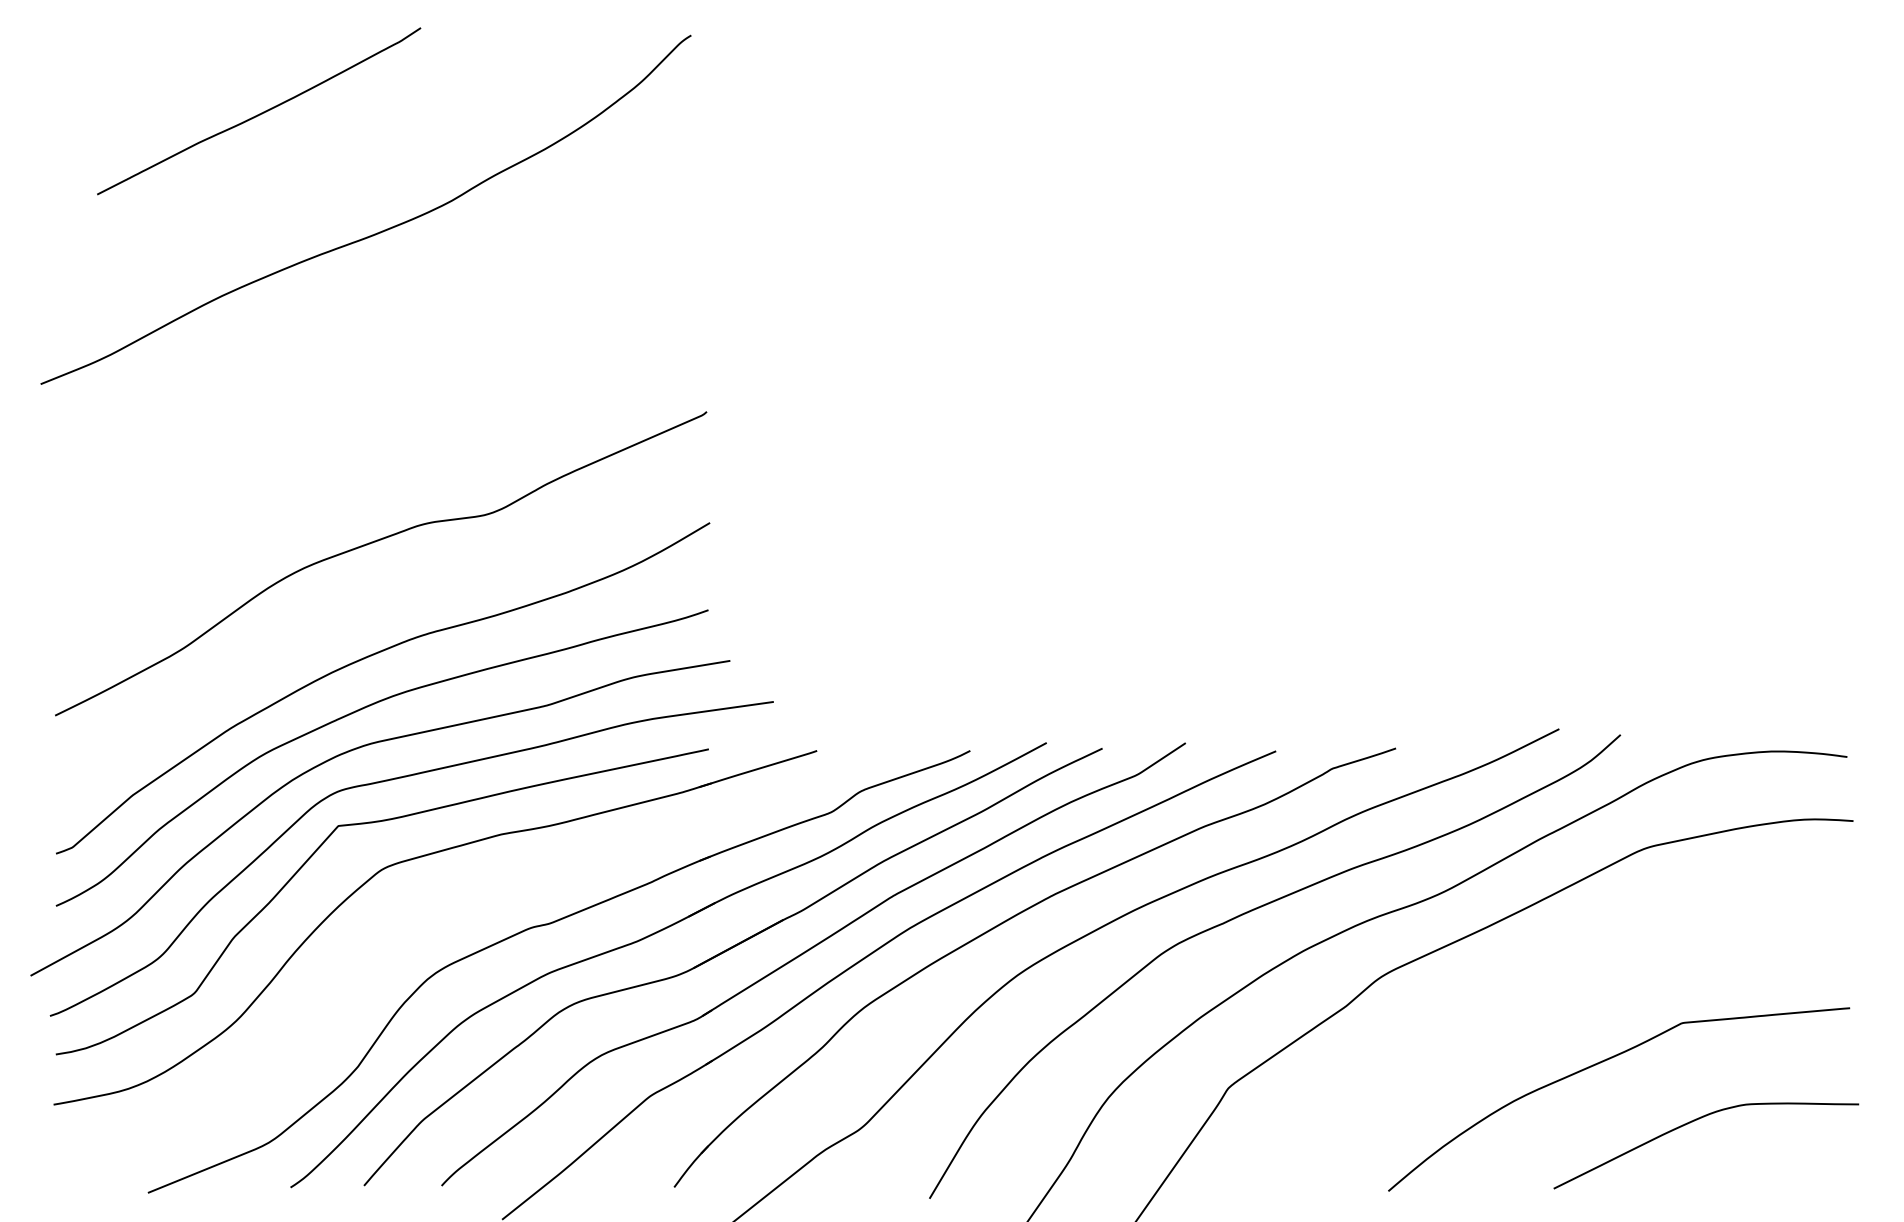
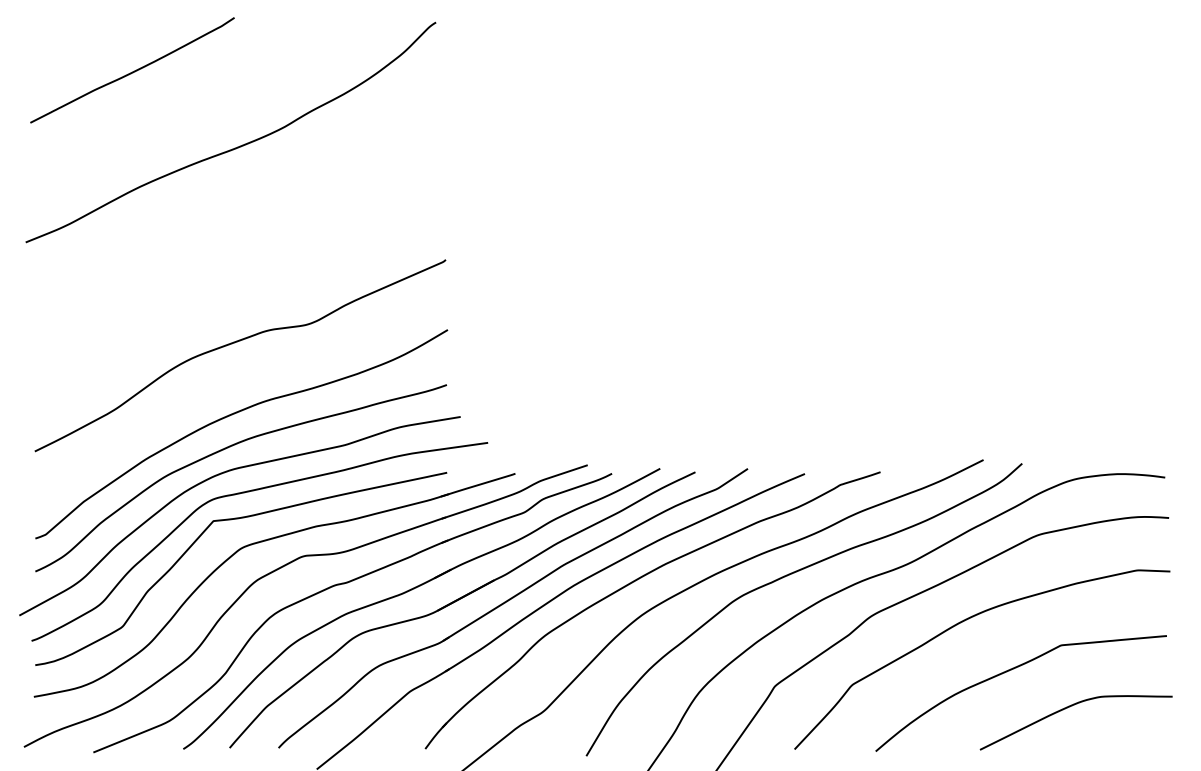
curve: (259, 113) -> (132, 71), moved
part: (452, 897) -> (285, 566), added
curve: (1529, 985) -> (964, 621), added

